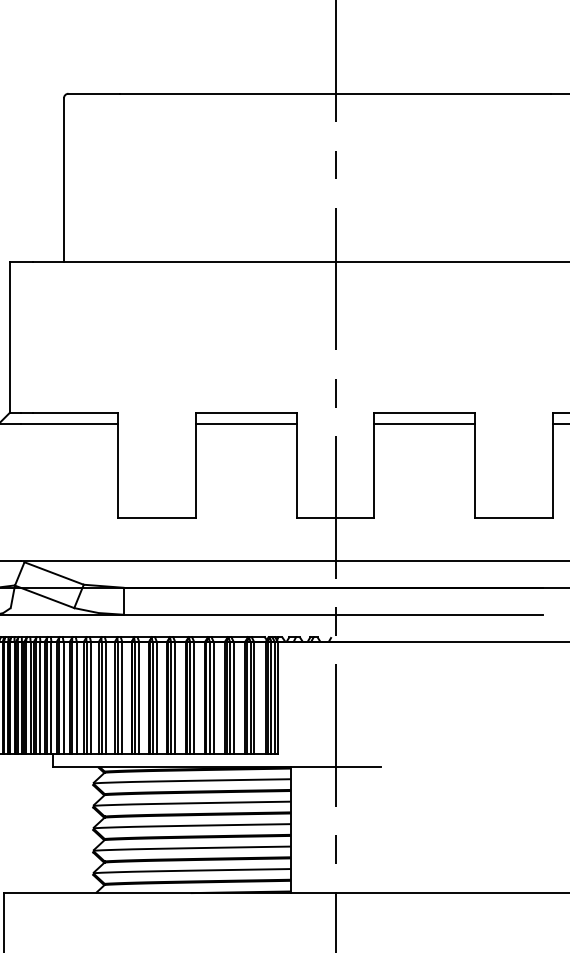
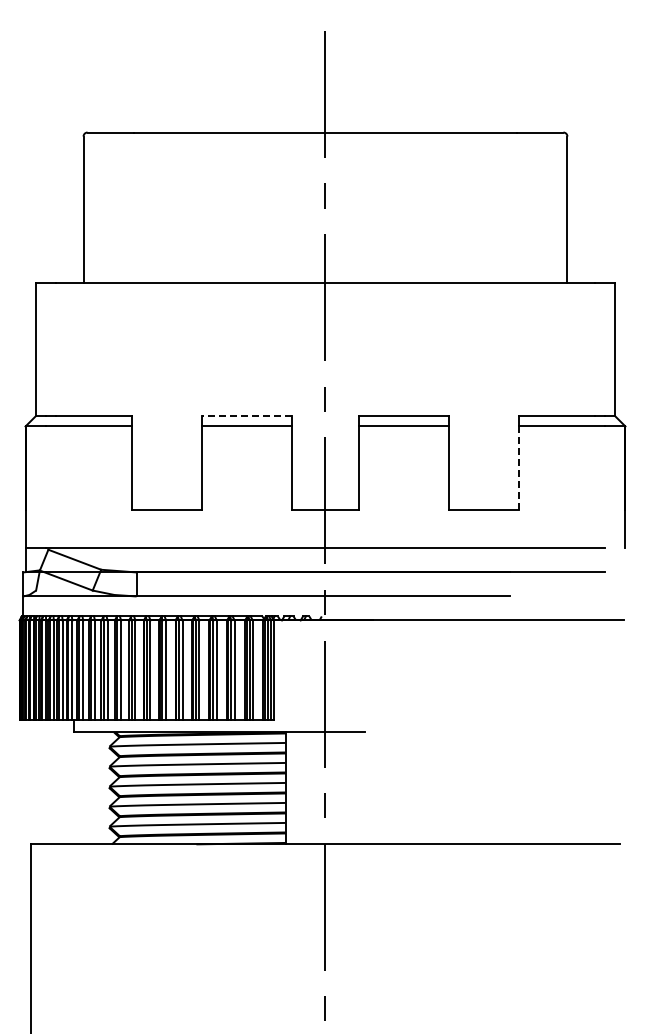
line: (246, 412) -> (246, 416), solid -> dashed
line: (553, 471) -> (519, 468), solid -> dashed

